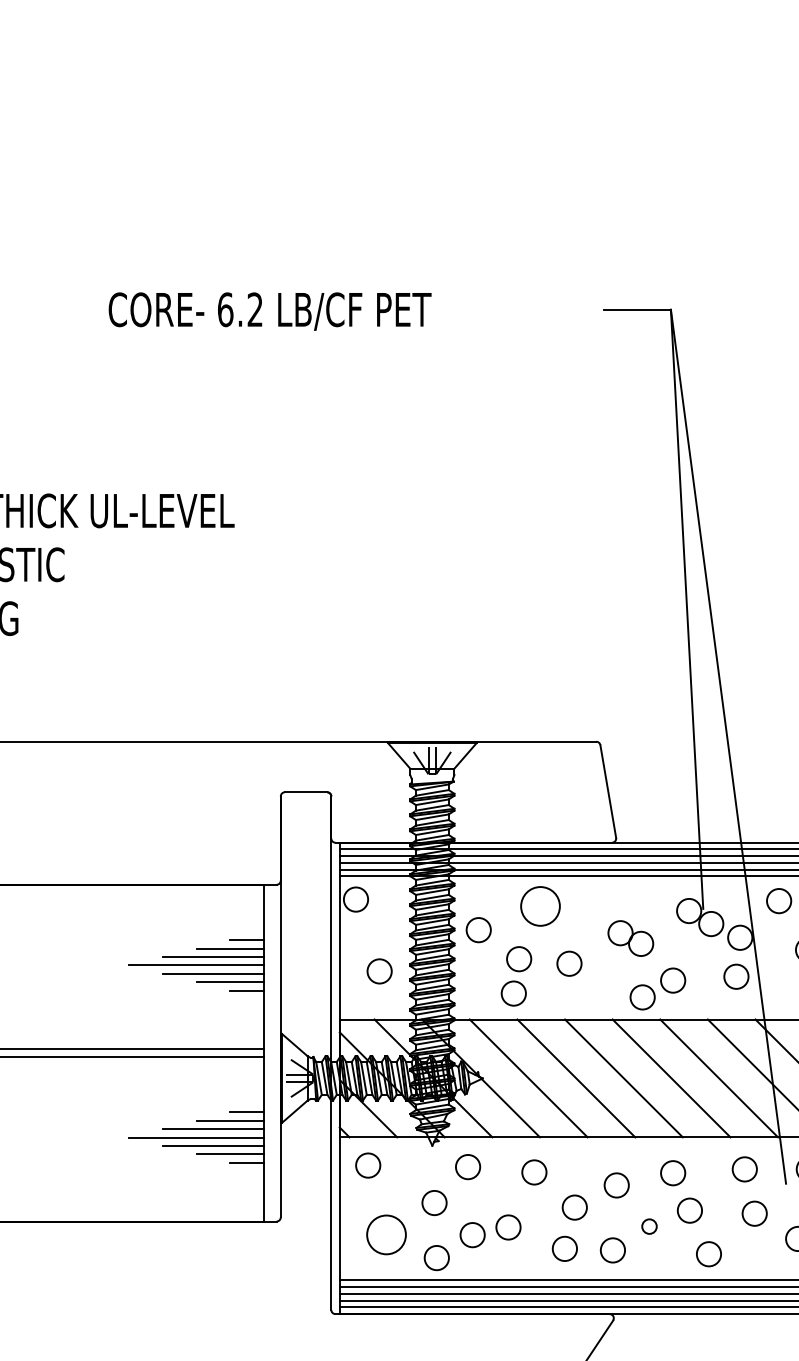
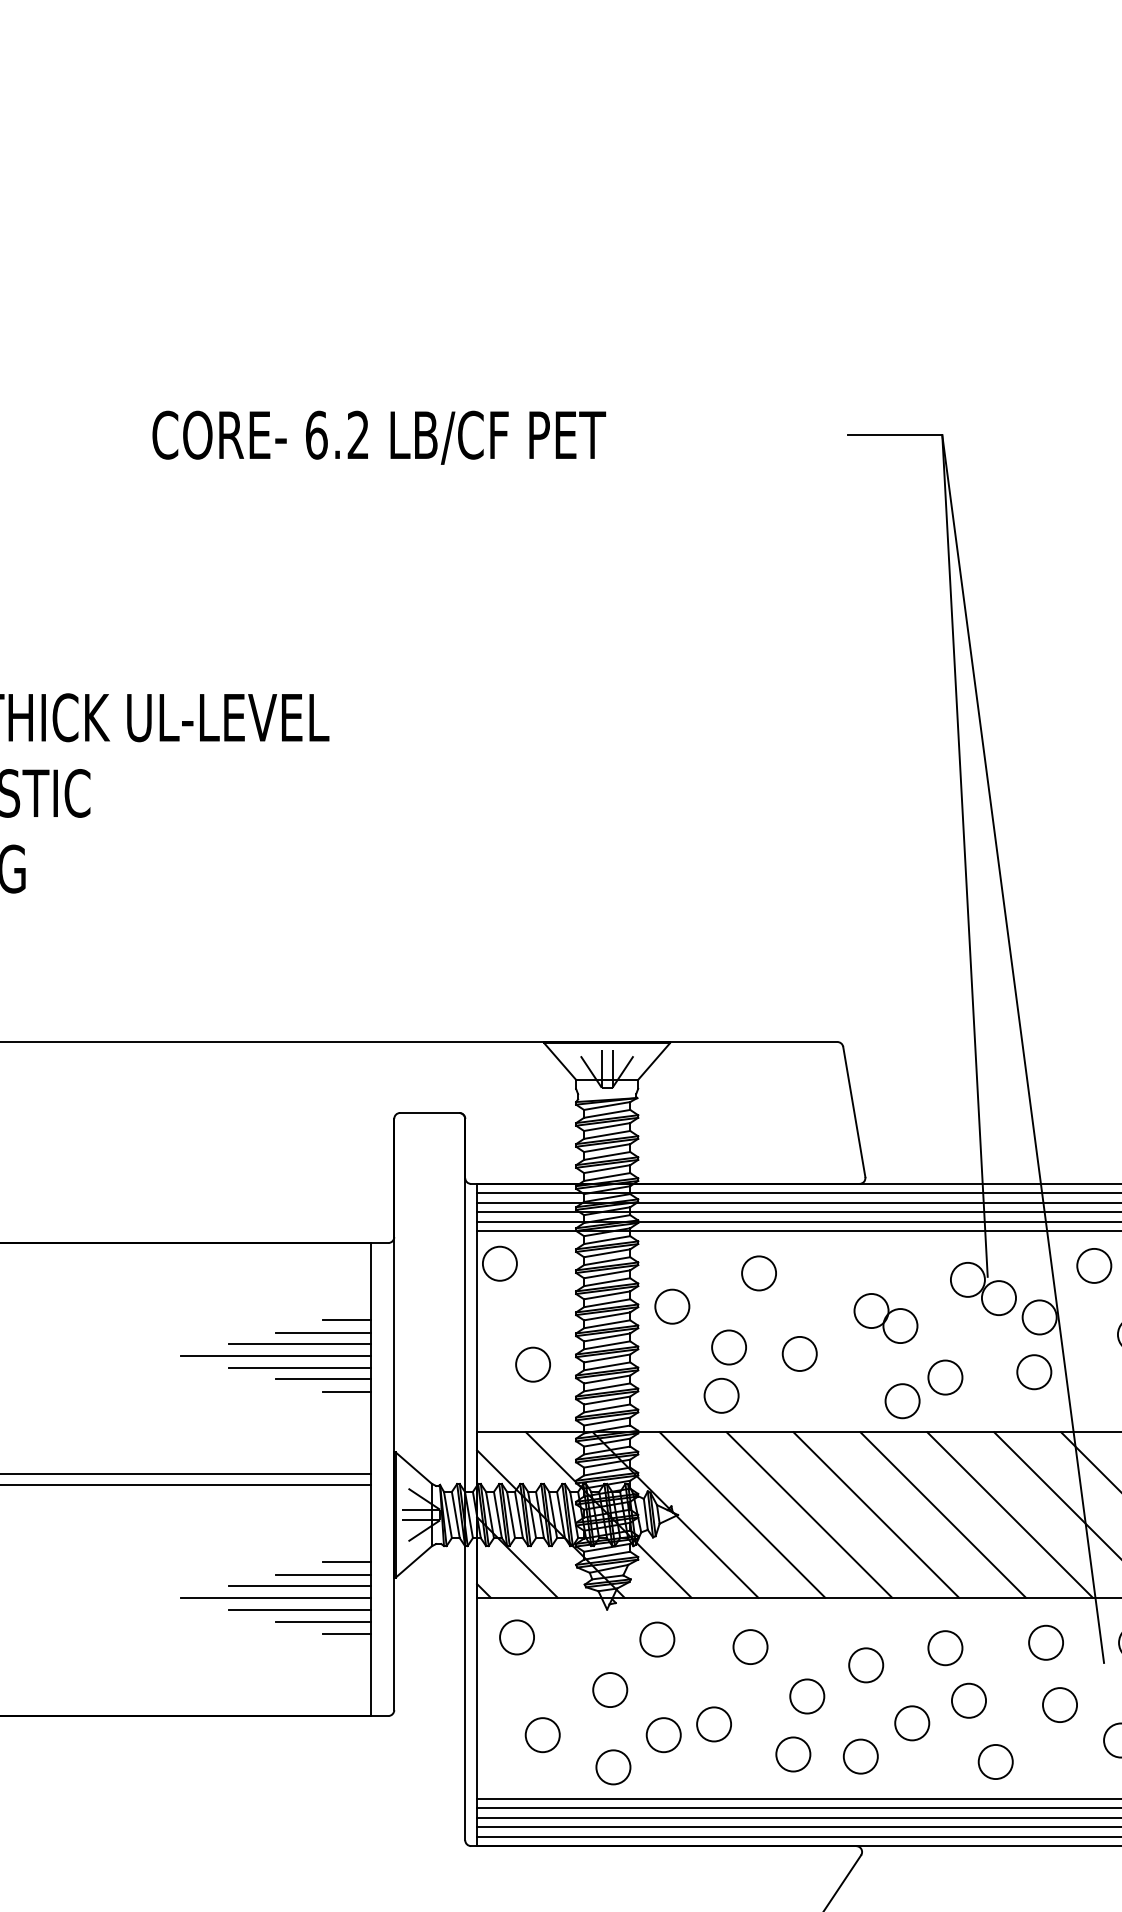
circle: (540, 906) -> (759, 1273), size x0.62
circle: (649, 1226) -> (912, 1723), size x1.67
circle: (386, 1235) -> (542, 1735), size x0.62

